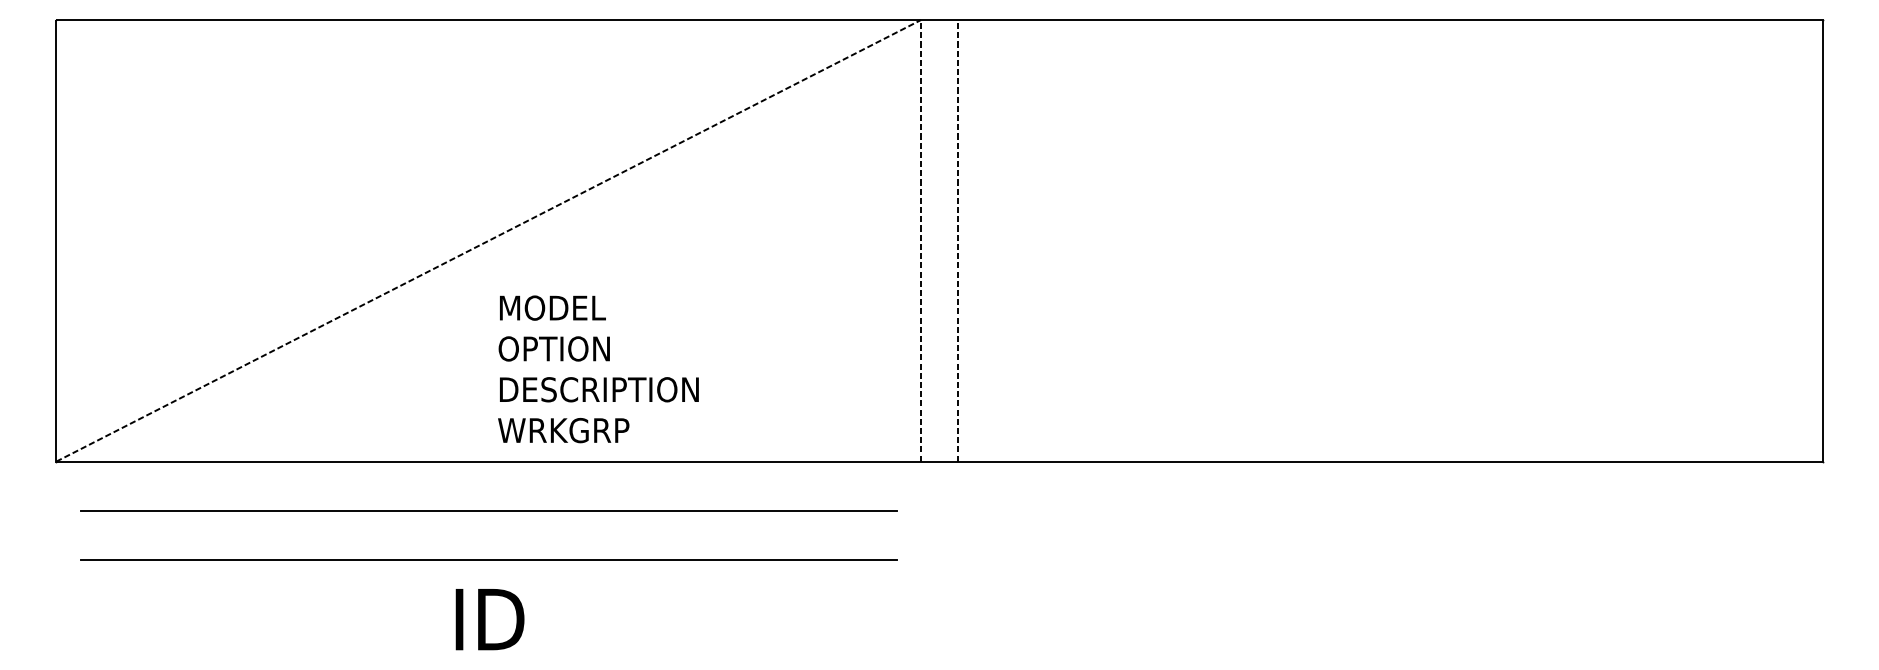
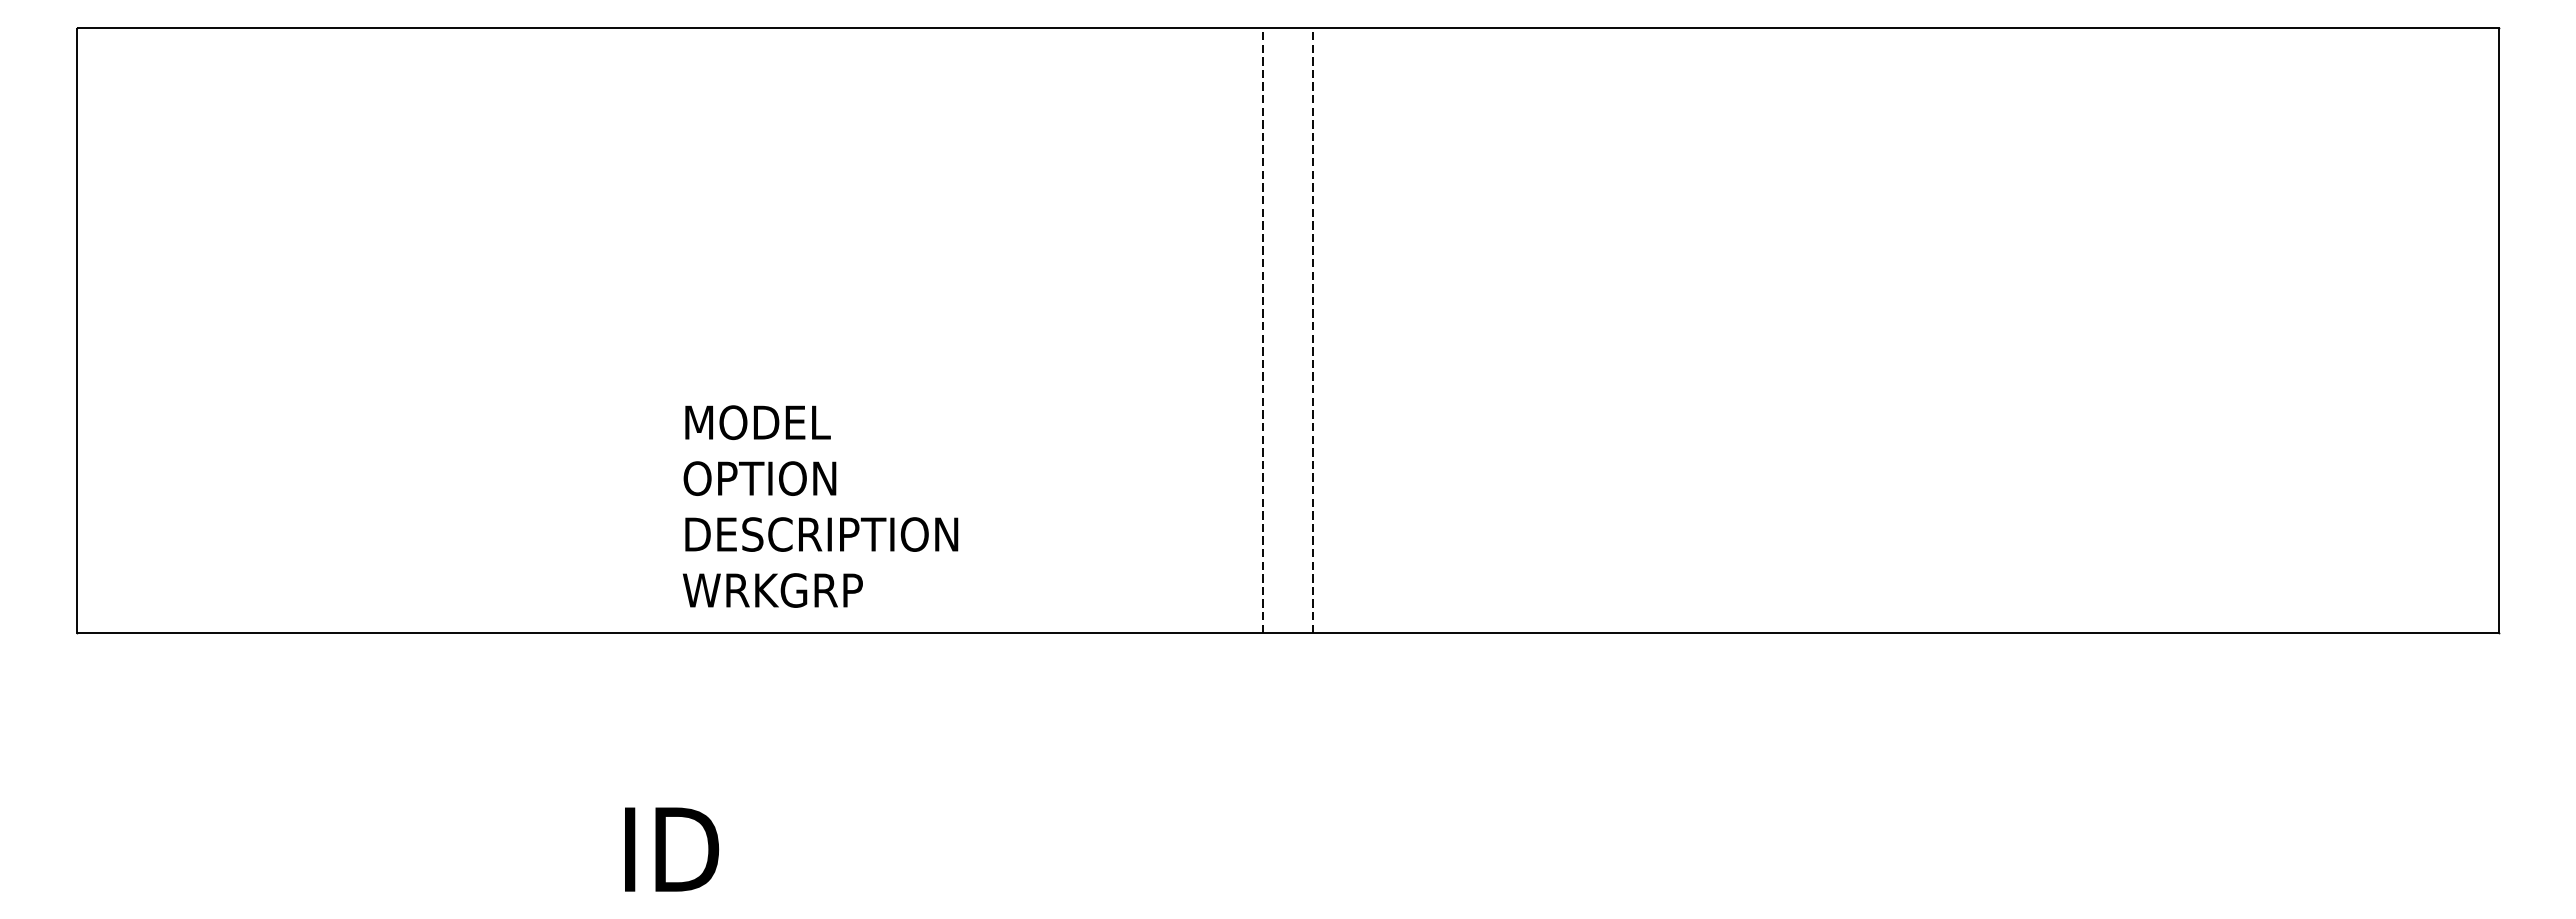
line: (488, 240) -> (669, 330), removed
line: (488, 510) -> (669, 700), removed
line: (488, 559) -> (669, 767), removed

